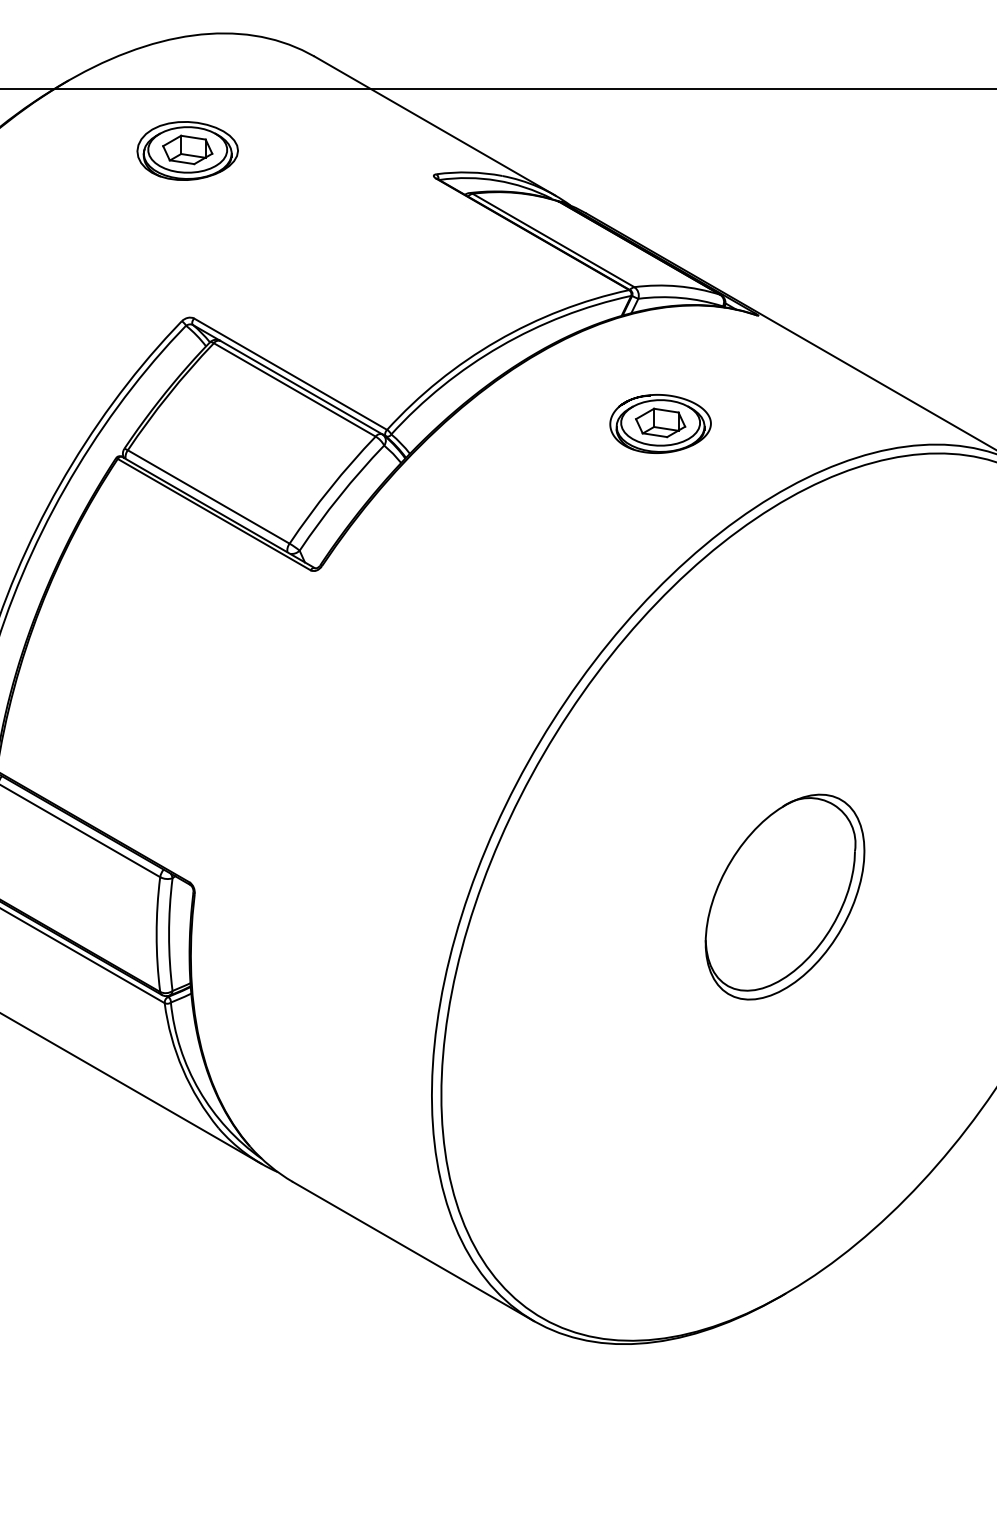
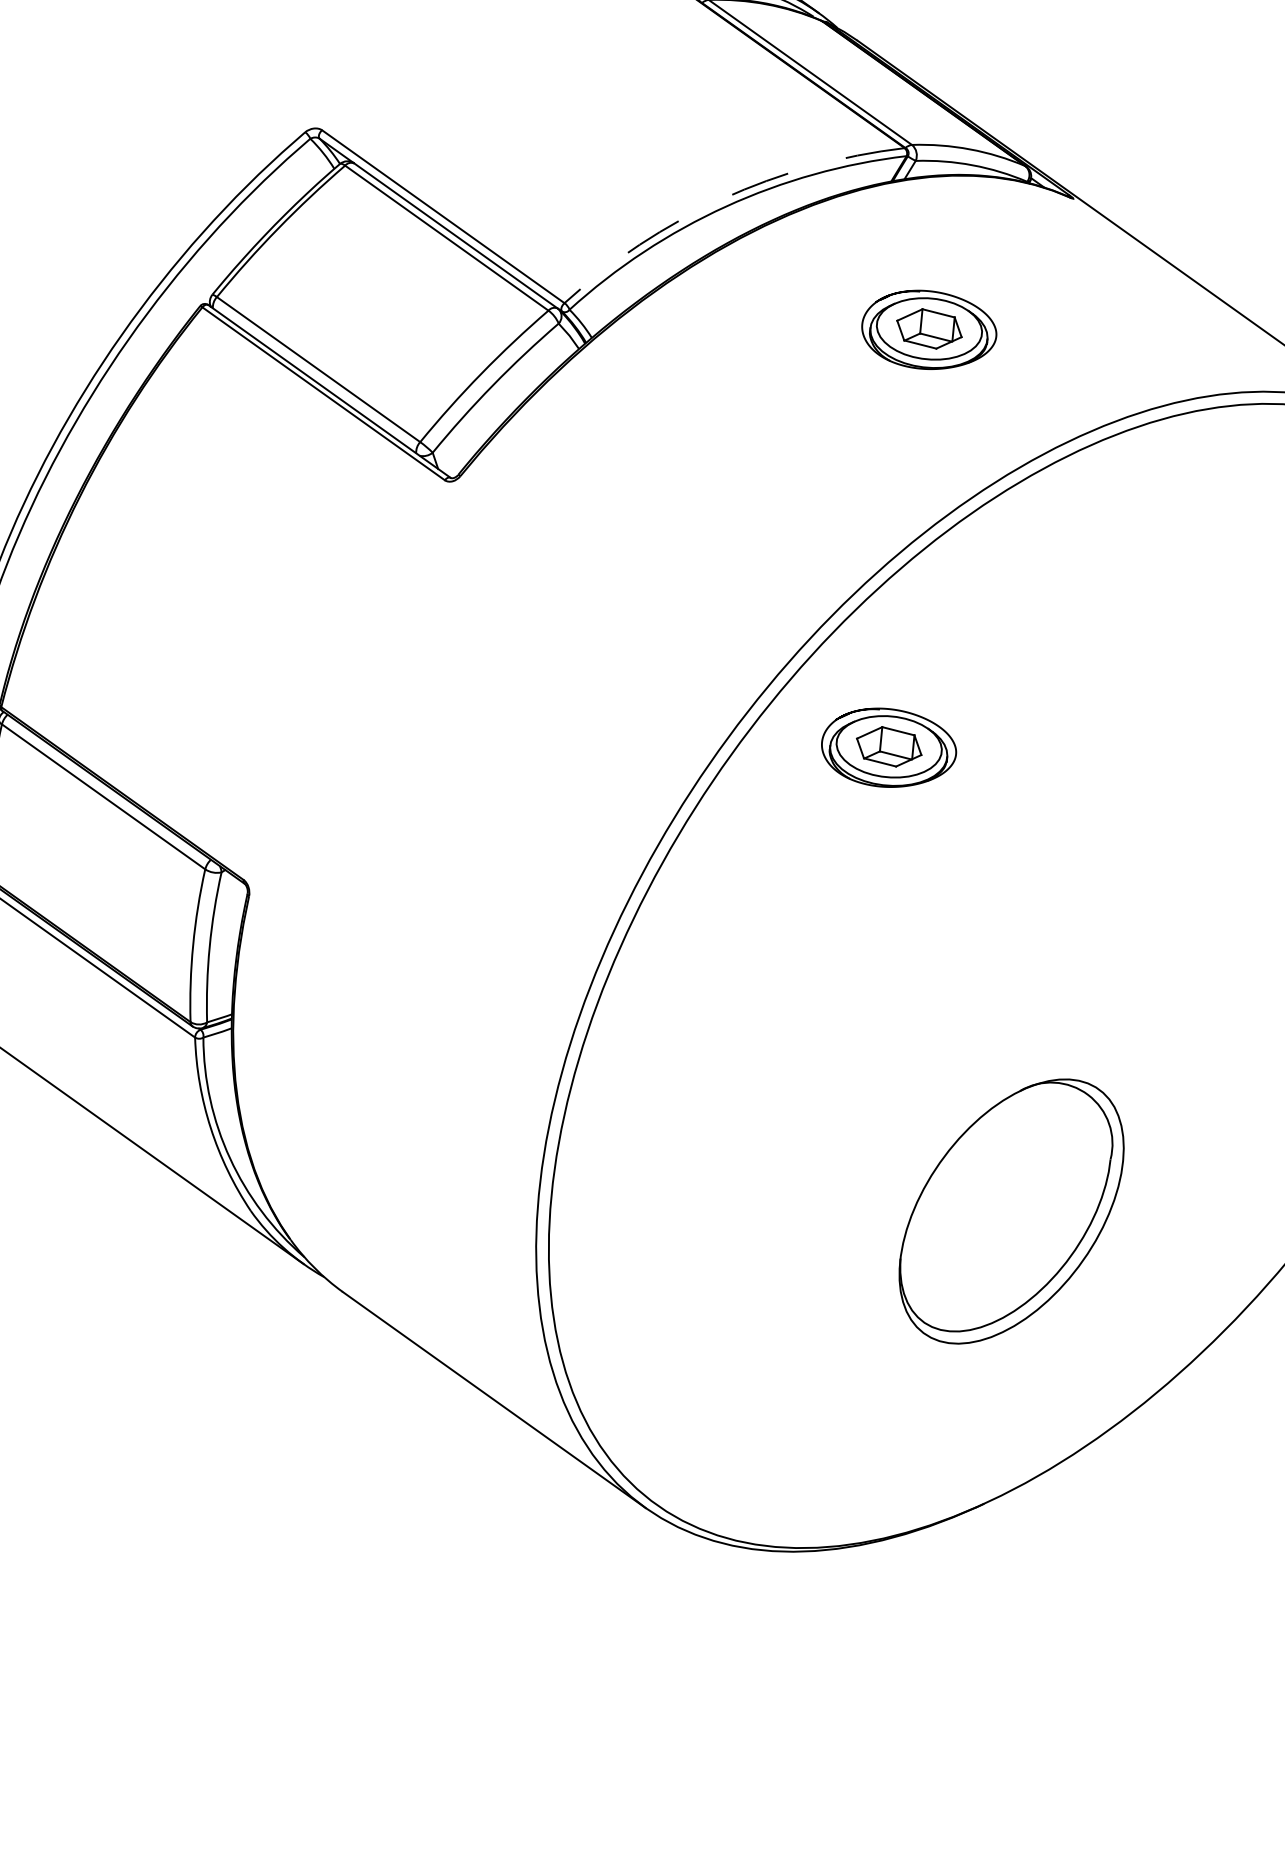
arc: (497, 341) -> (722, 199), solid -> dashed
part: (660, 737) -> (888, 747), added
part: (784, 896) -> (1010, 1210), moved

